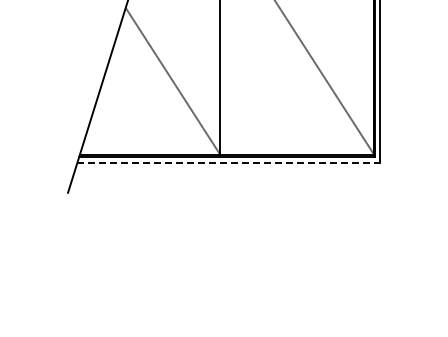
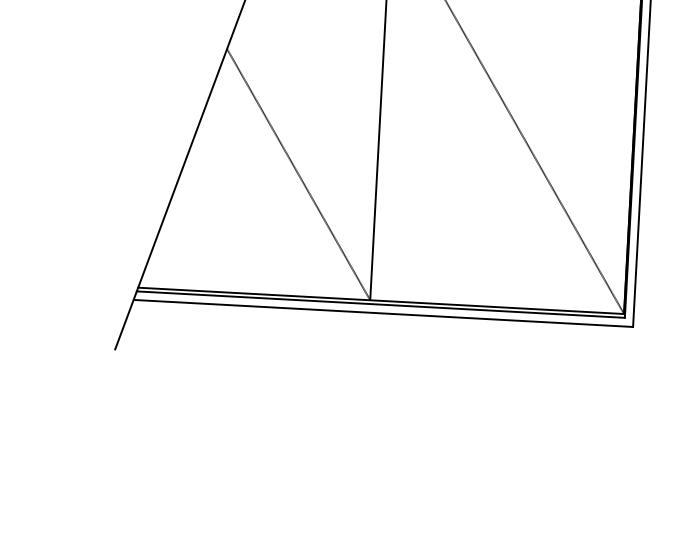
line: (229, 162) -> (384, 313), dashed -> solid

